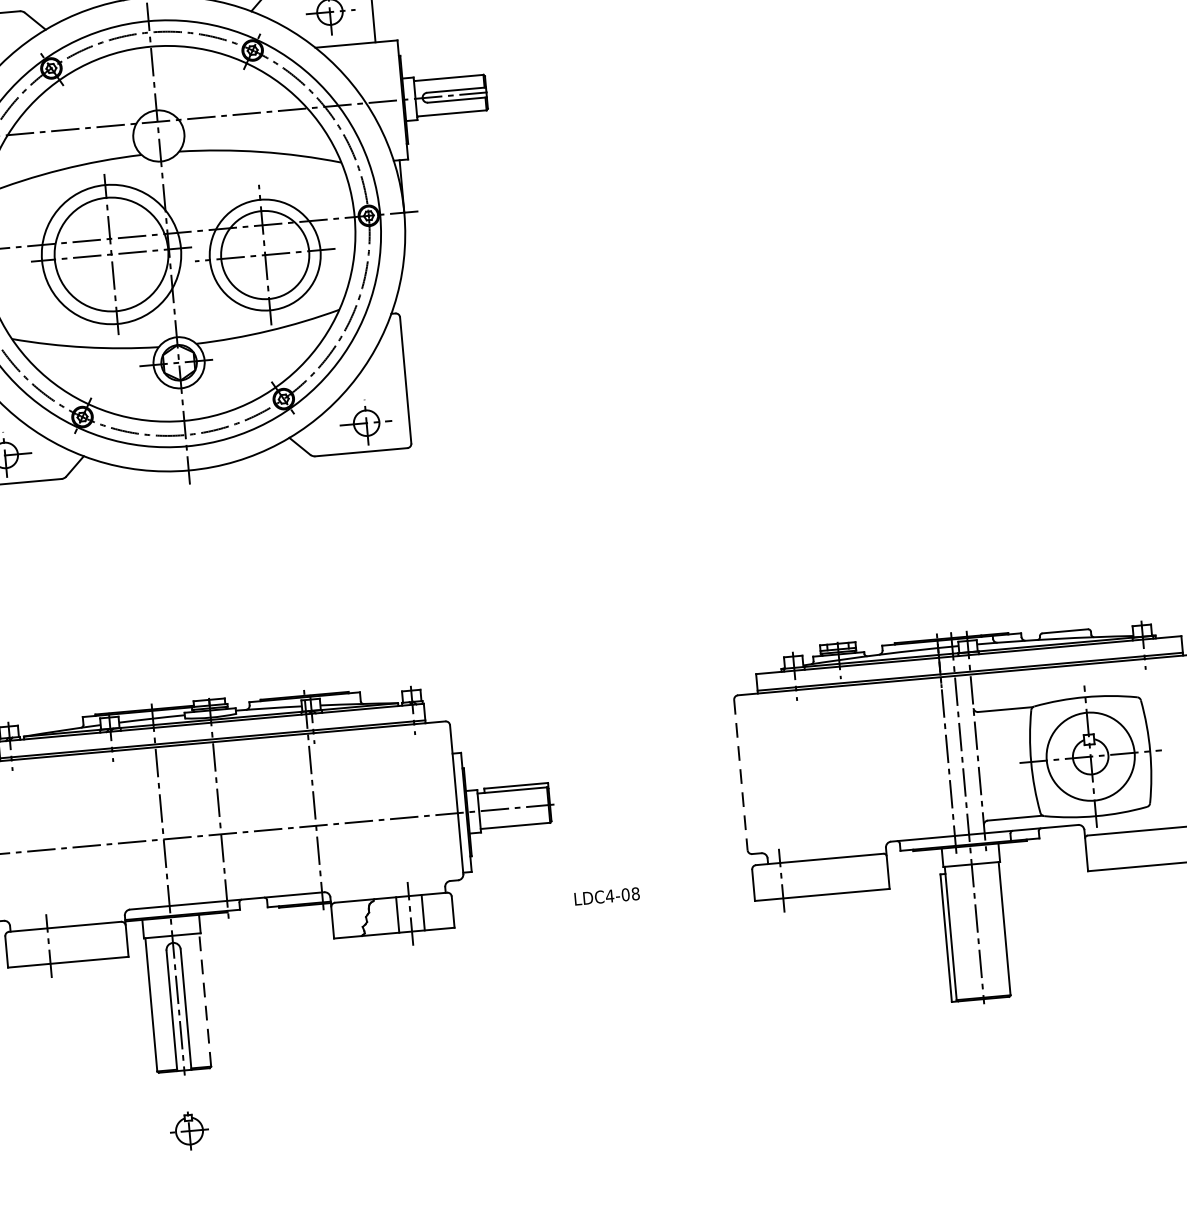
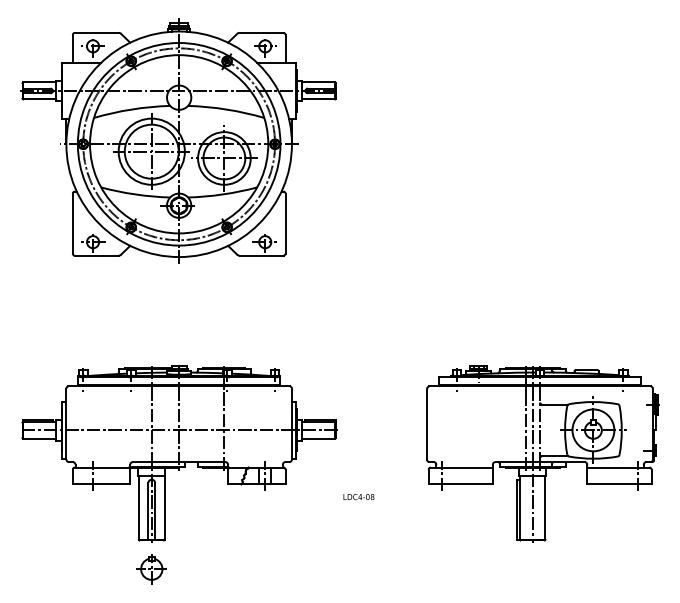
line: (741, 775) -> (427, 424), dashed -> solid
text: (606, 897) -> (358, 497), moved
line: (205, 1001) -> (164, 508), dashed -> solid
part: (189, 1131) -> (151, 569), size x1.67

